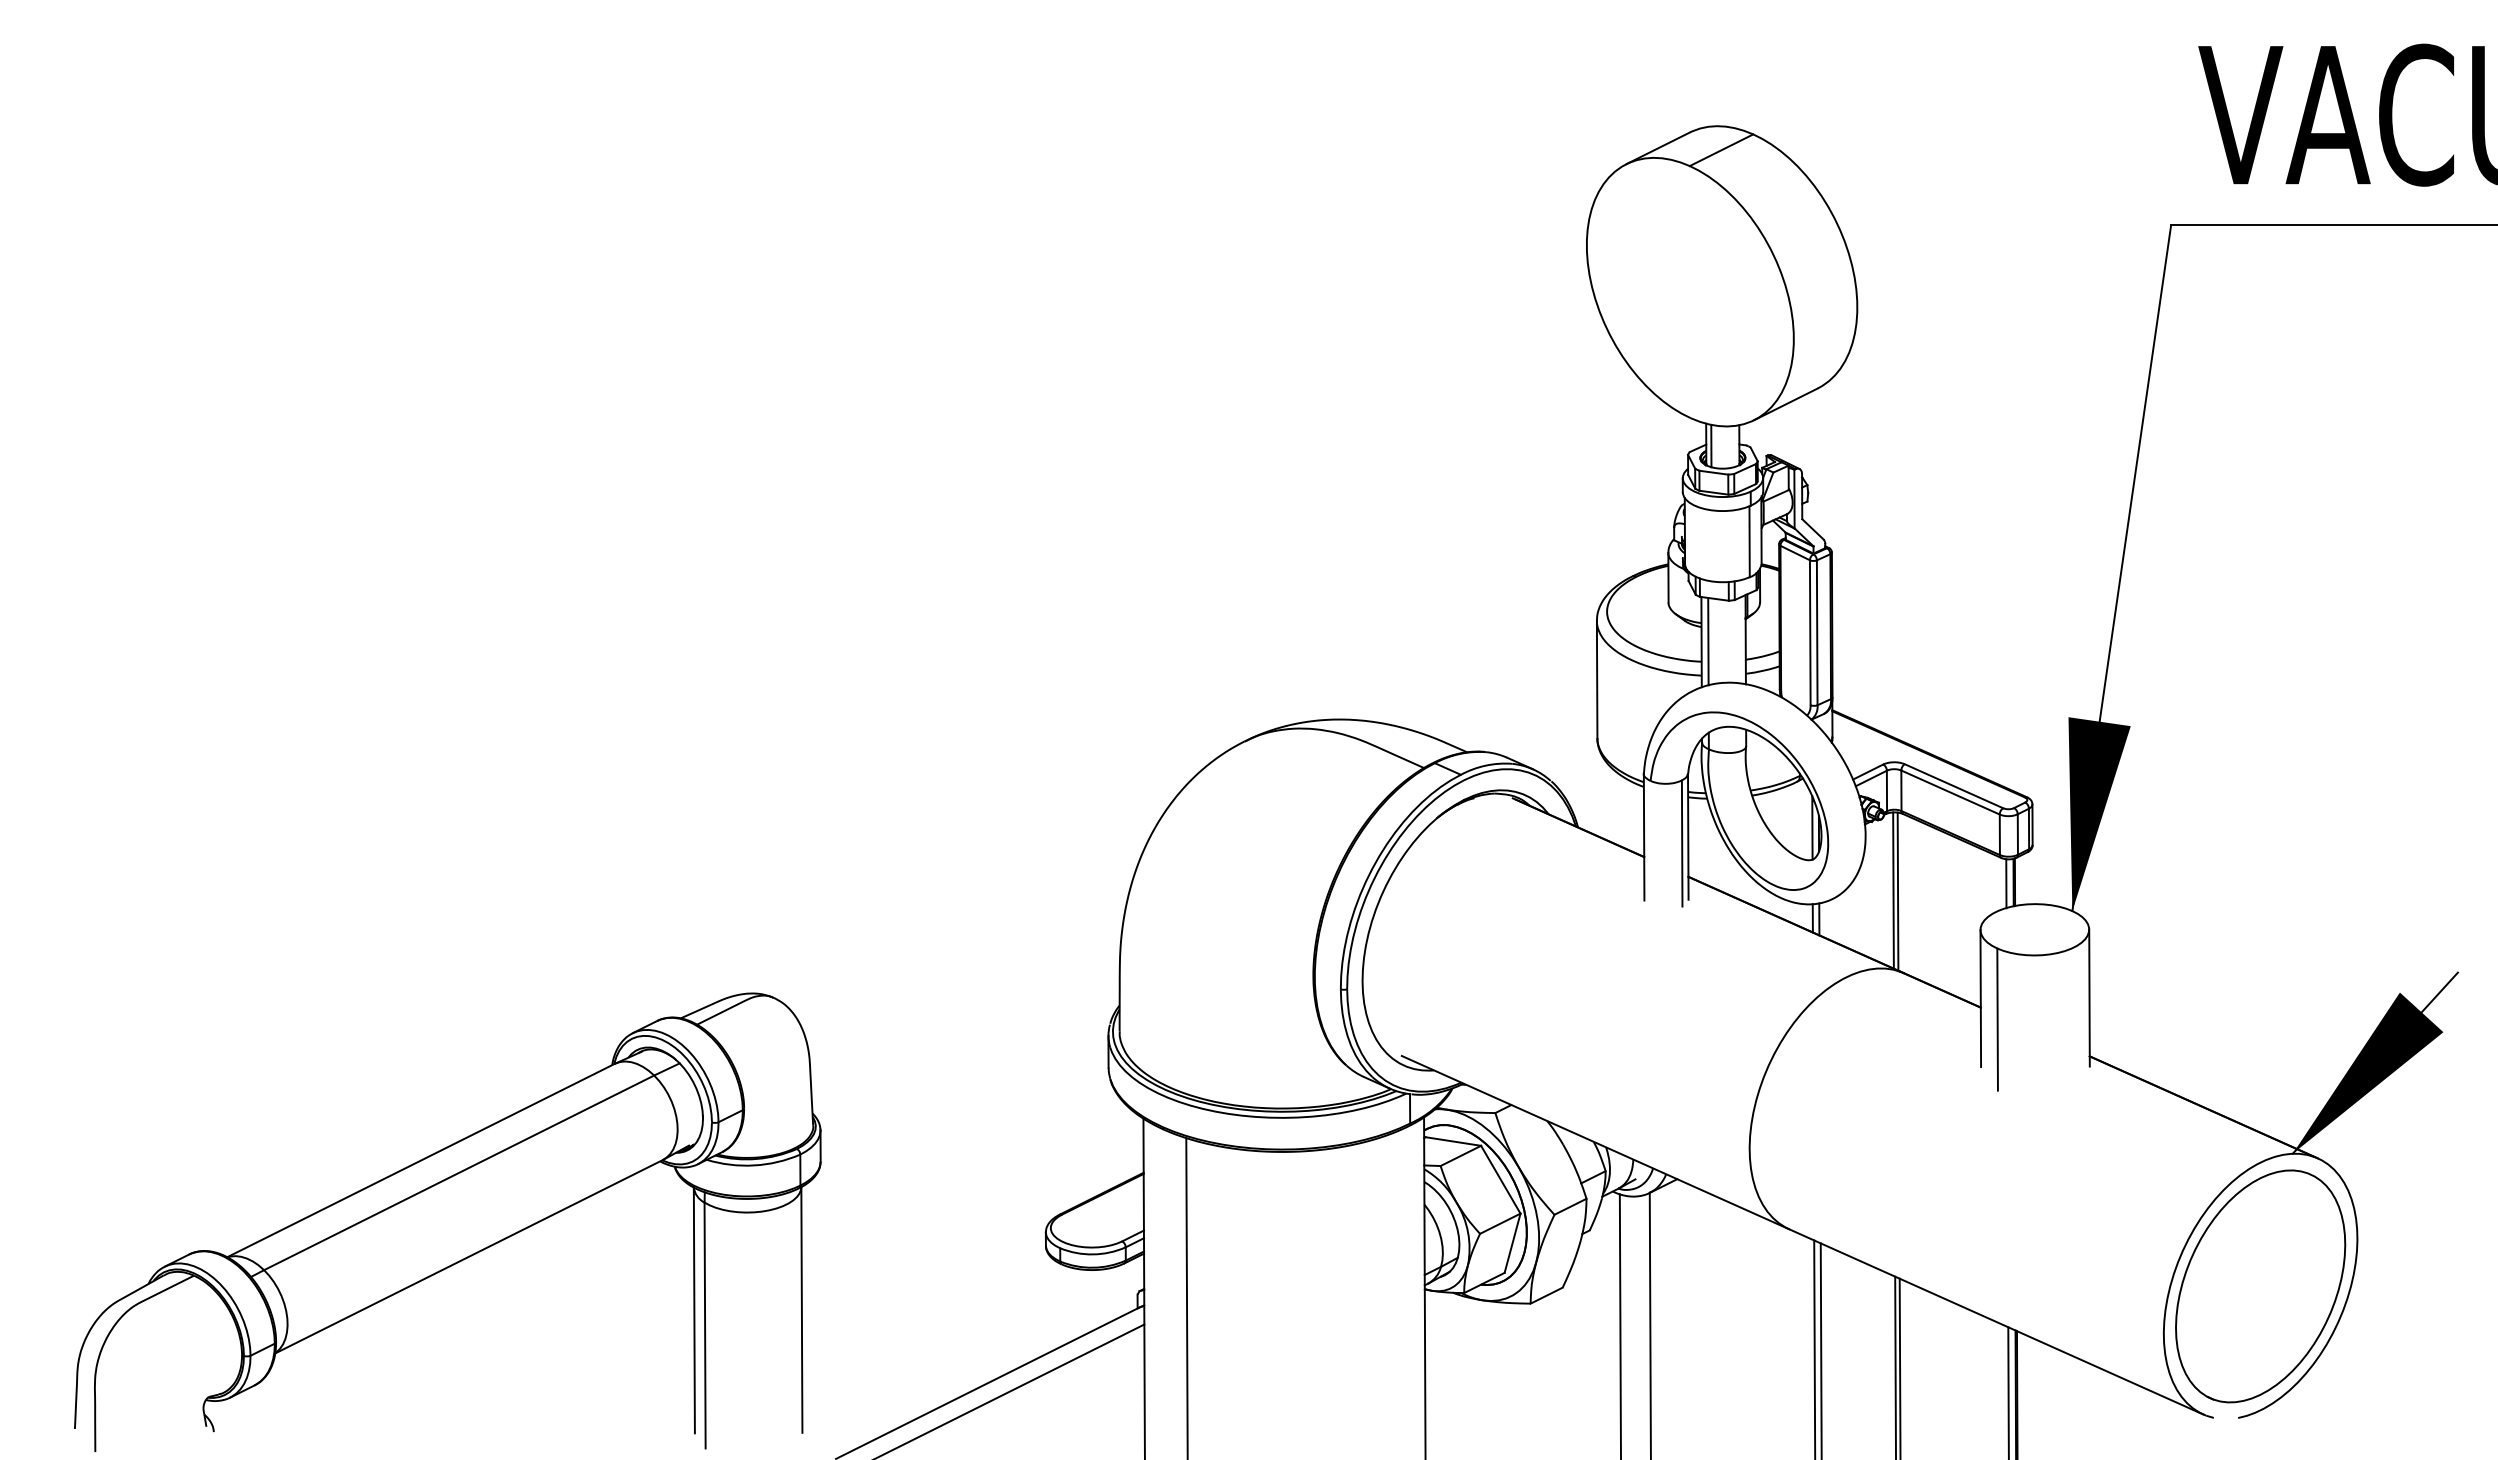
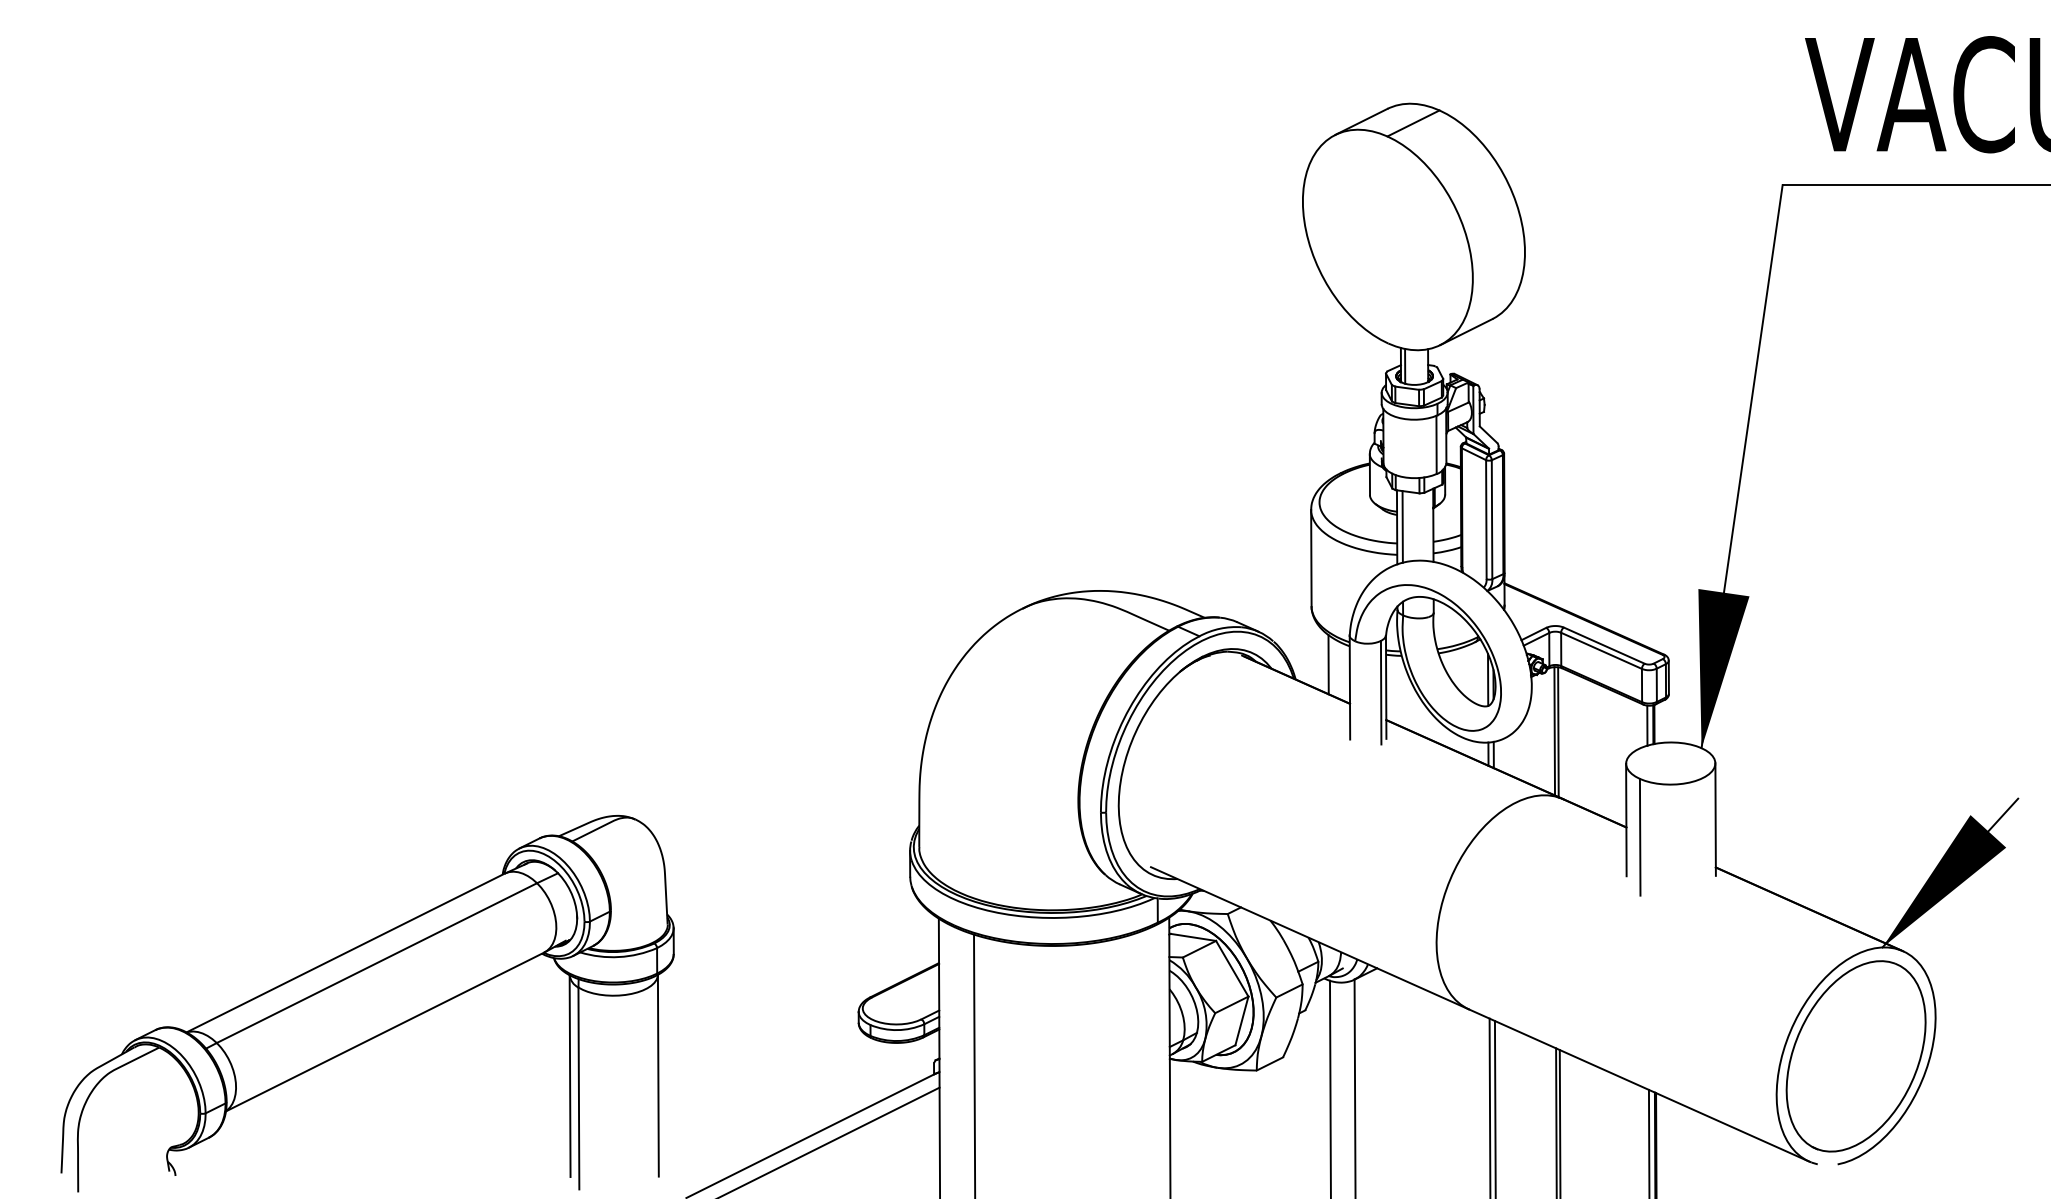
line: (1618, 809) -> (1328, 664), added

